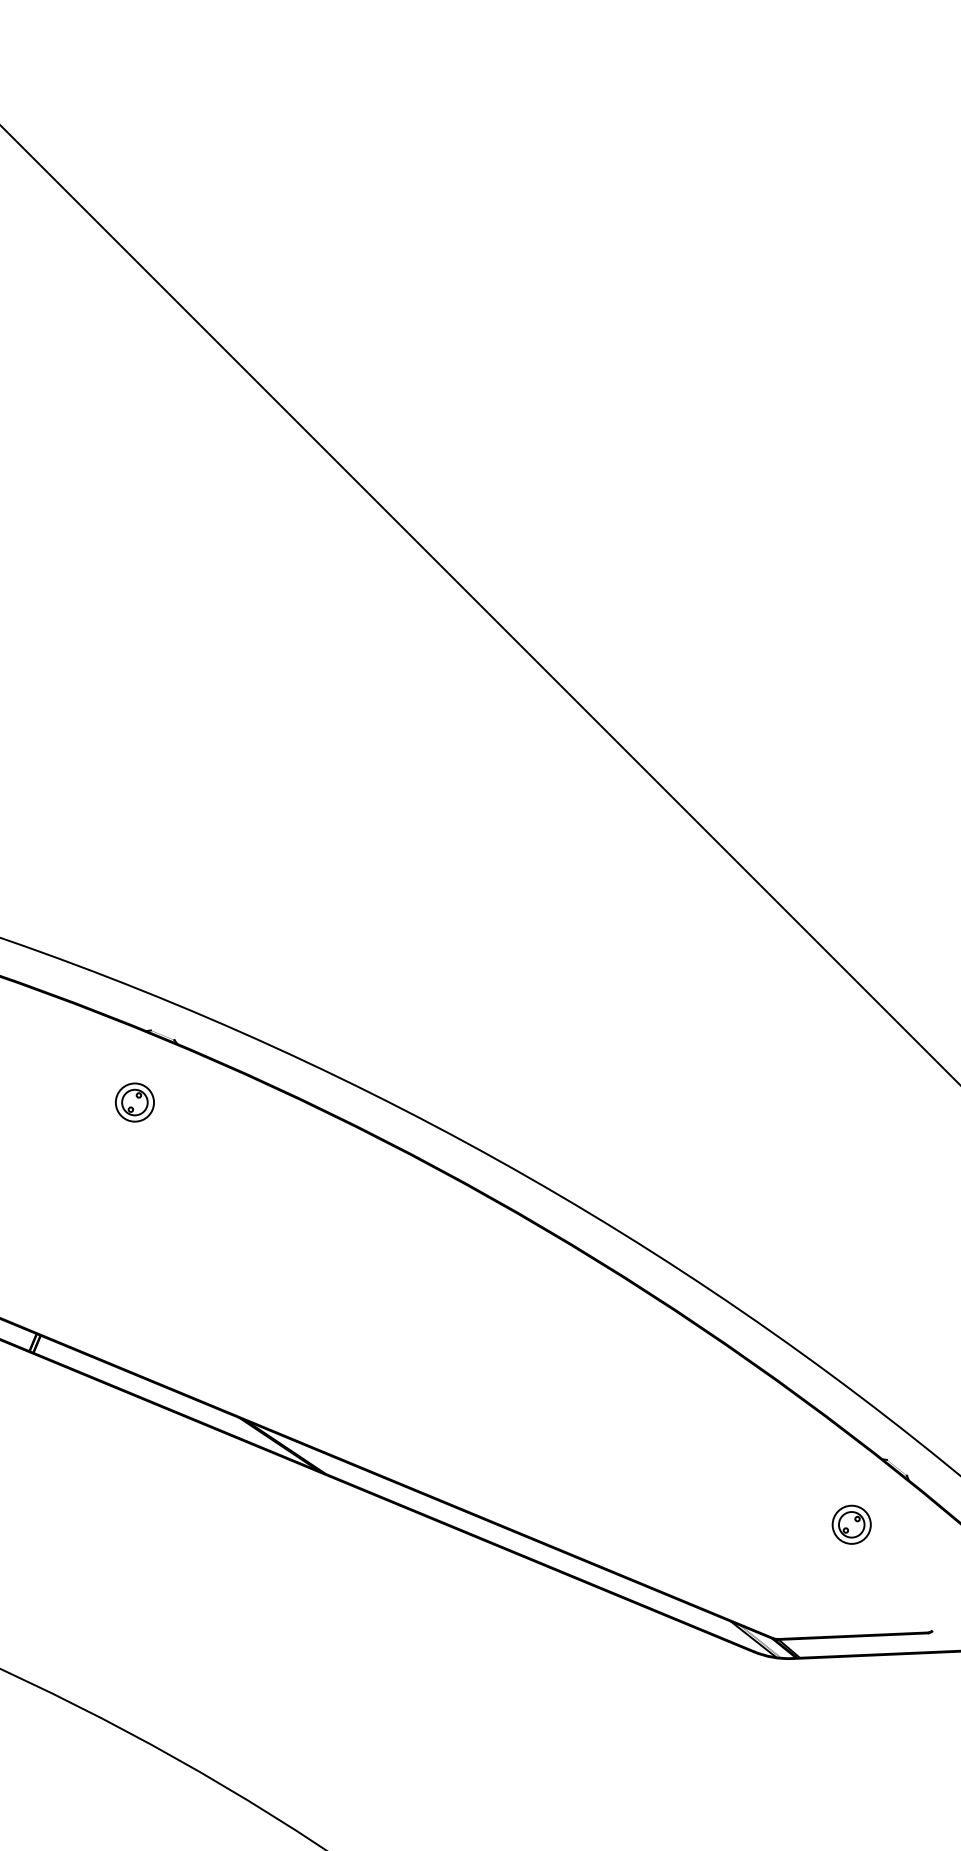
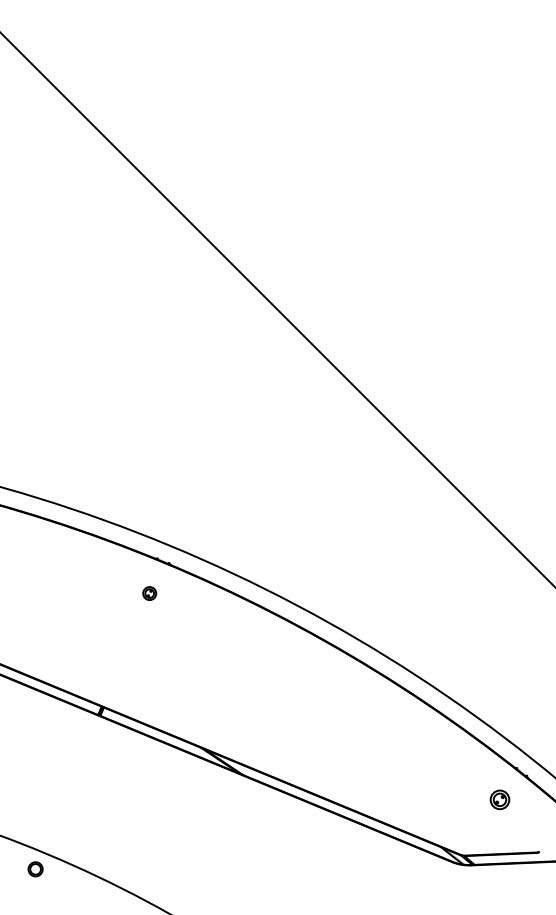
part: (134, 1102) -> (149, 593), size x0.7

